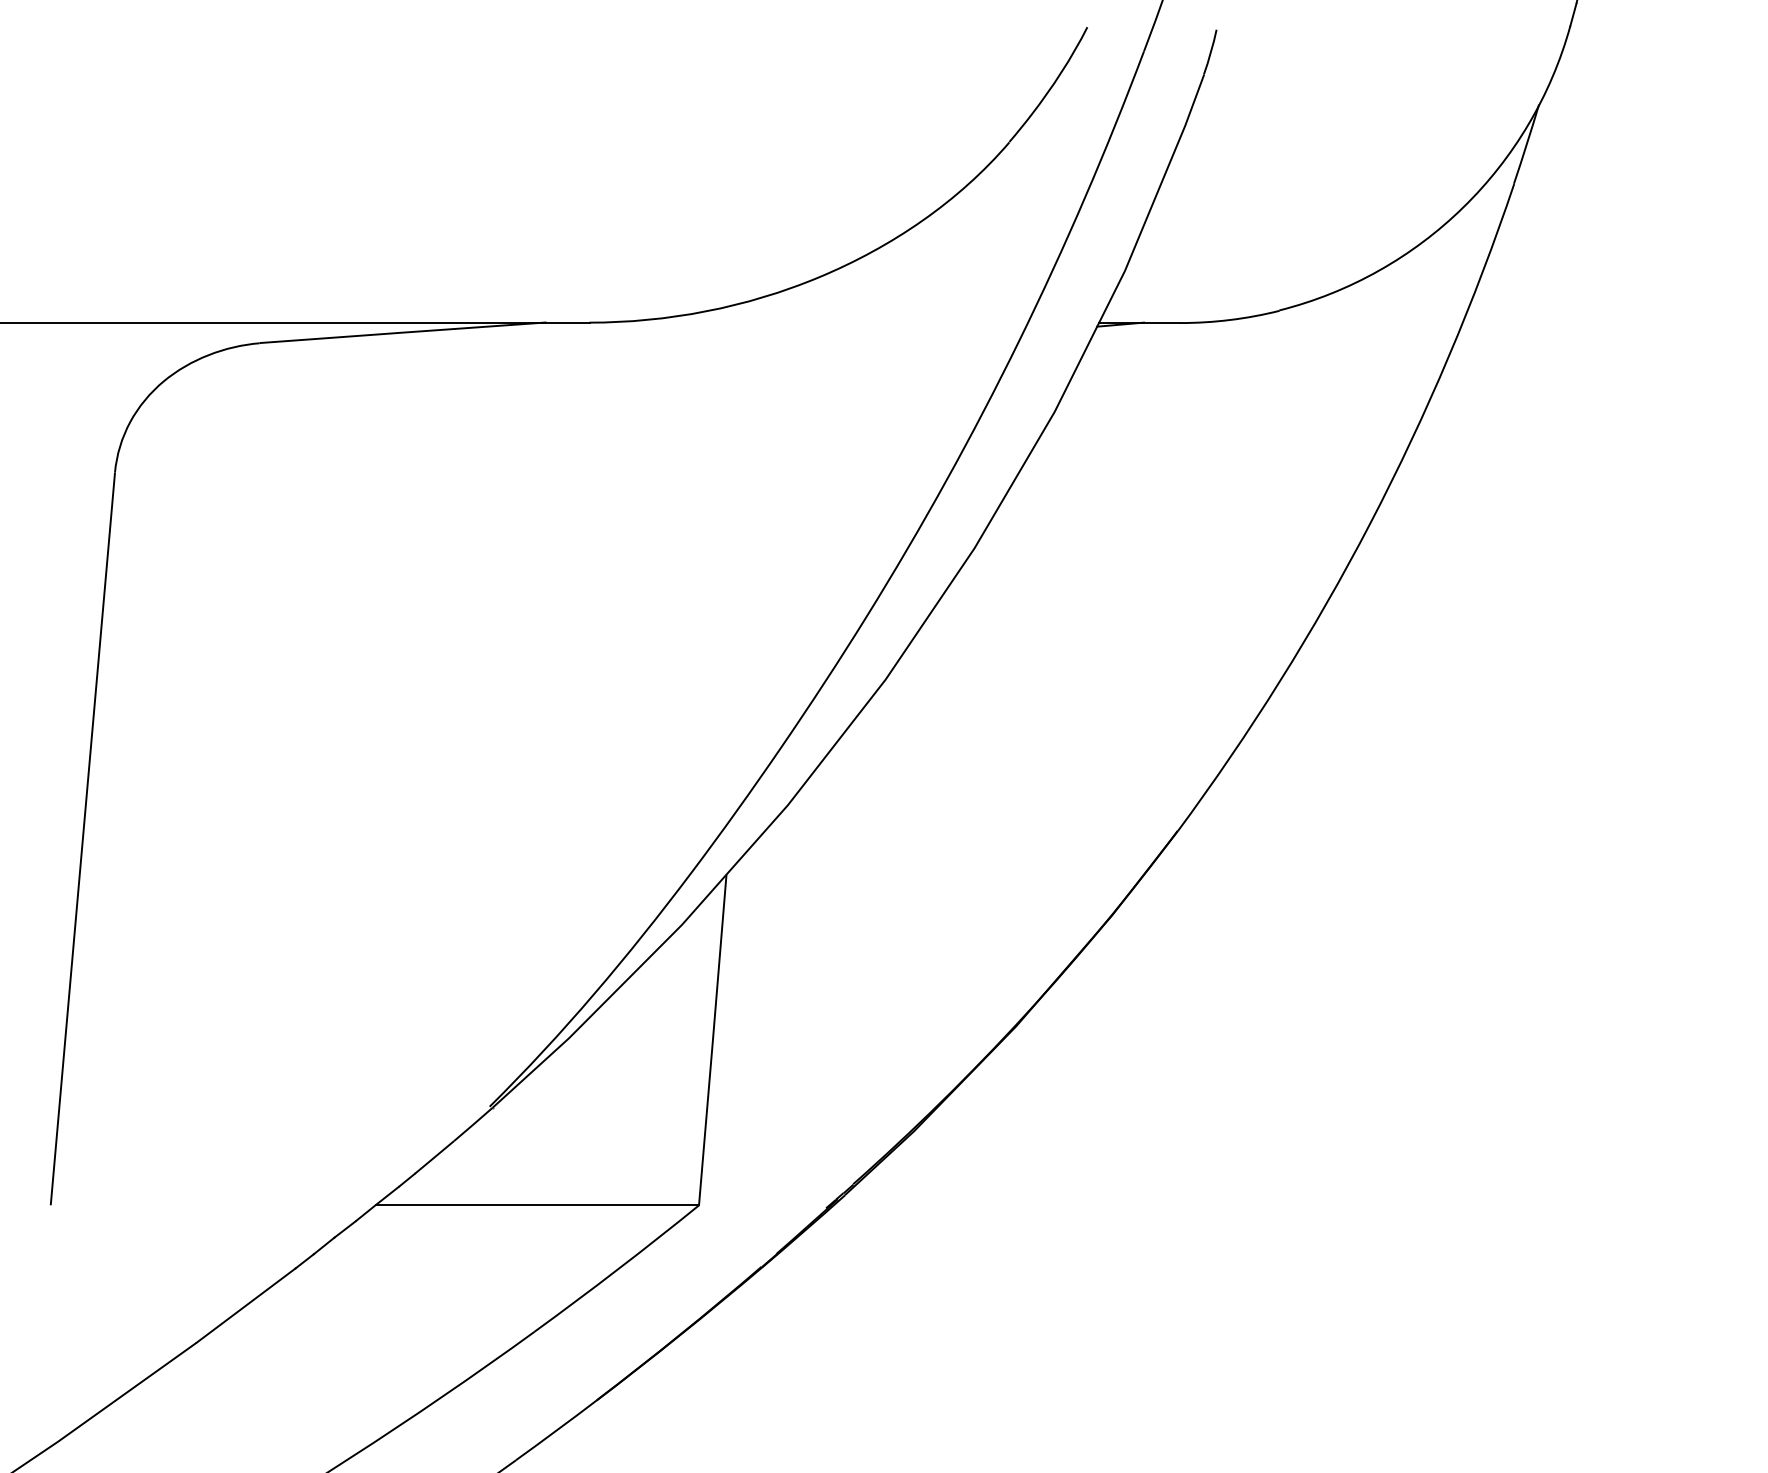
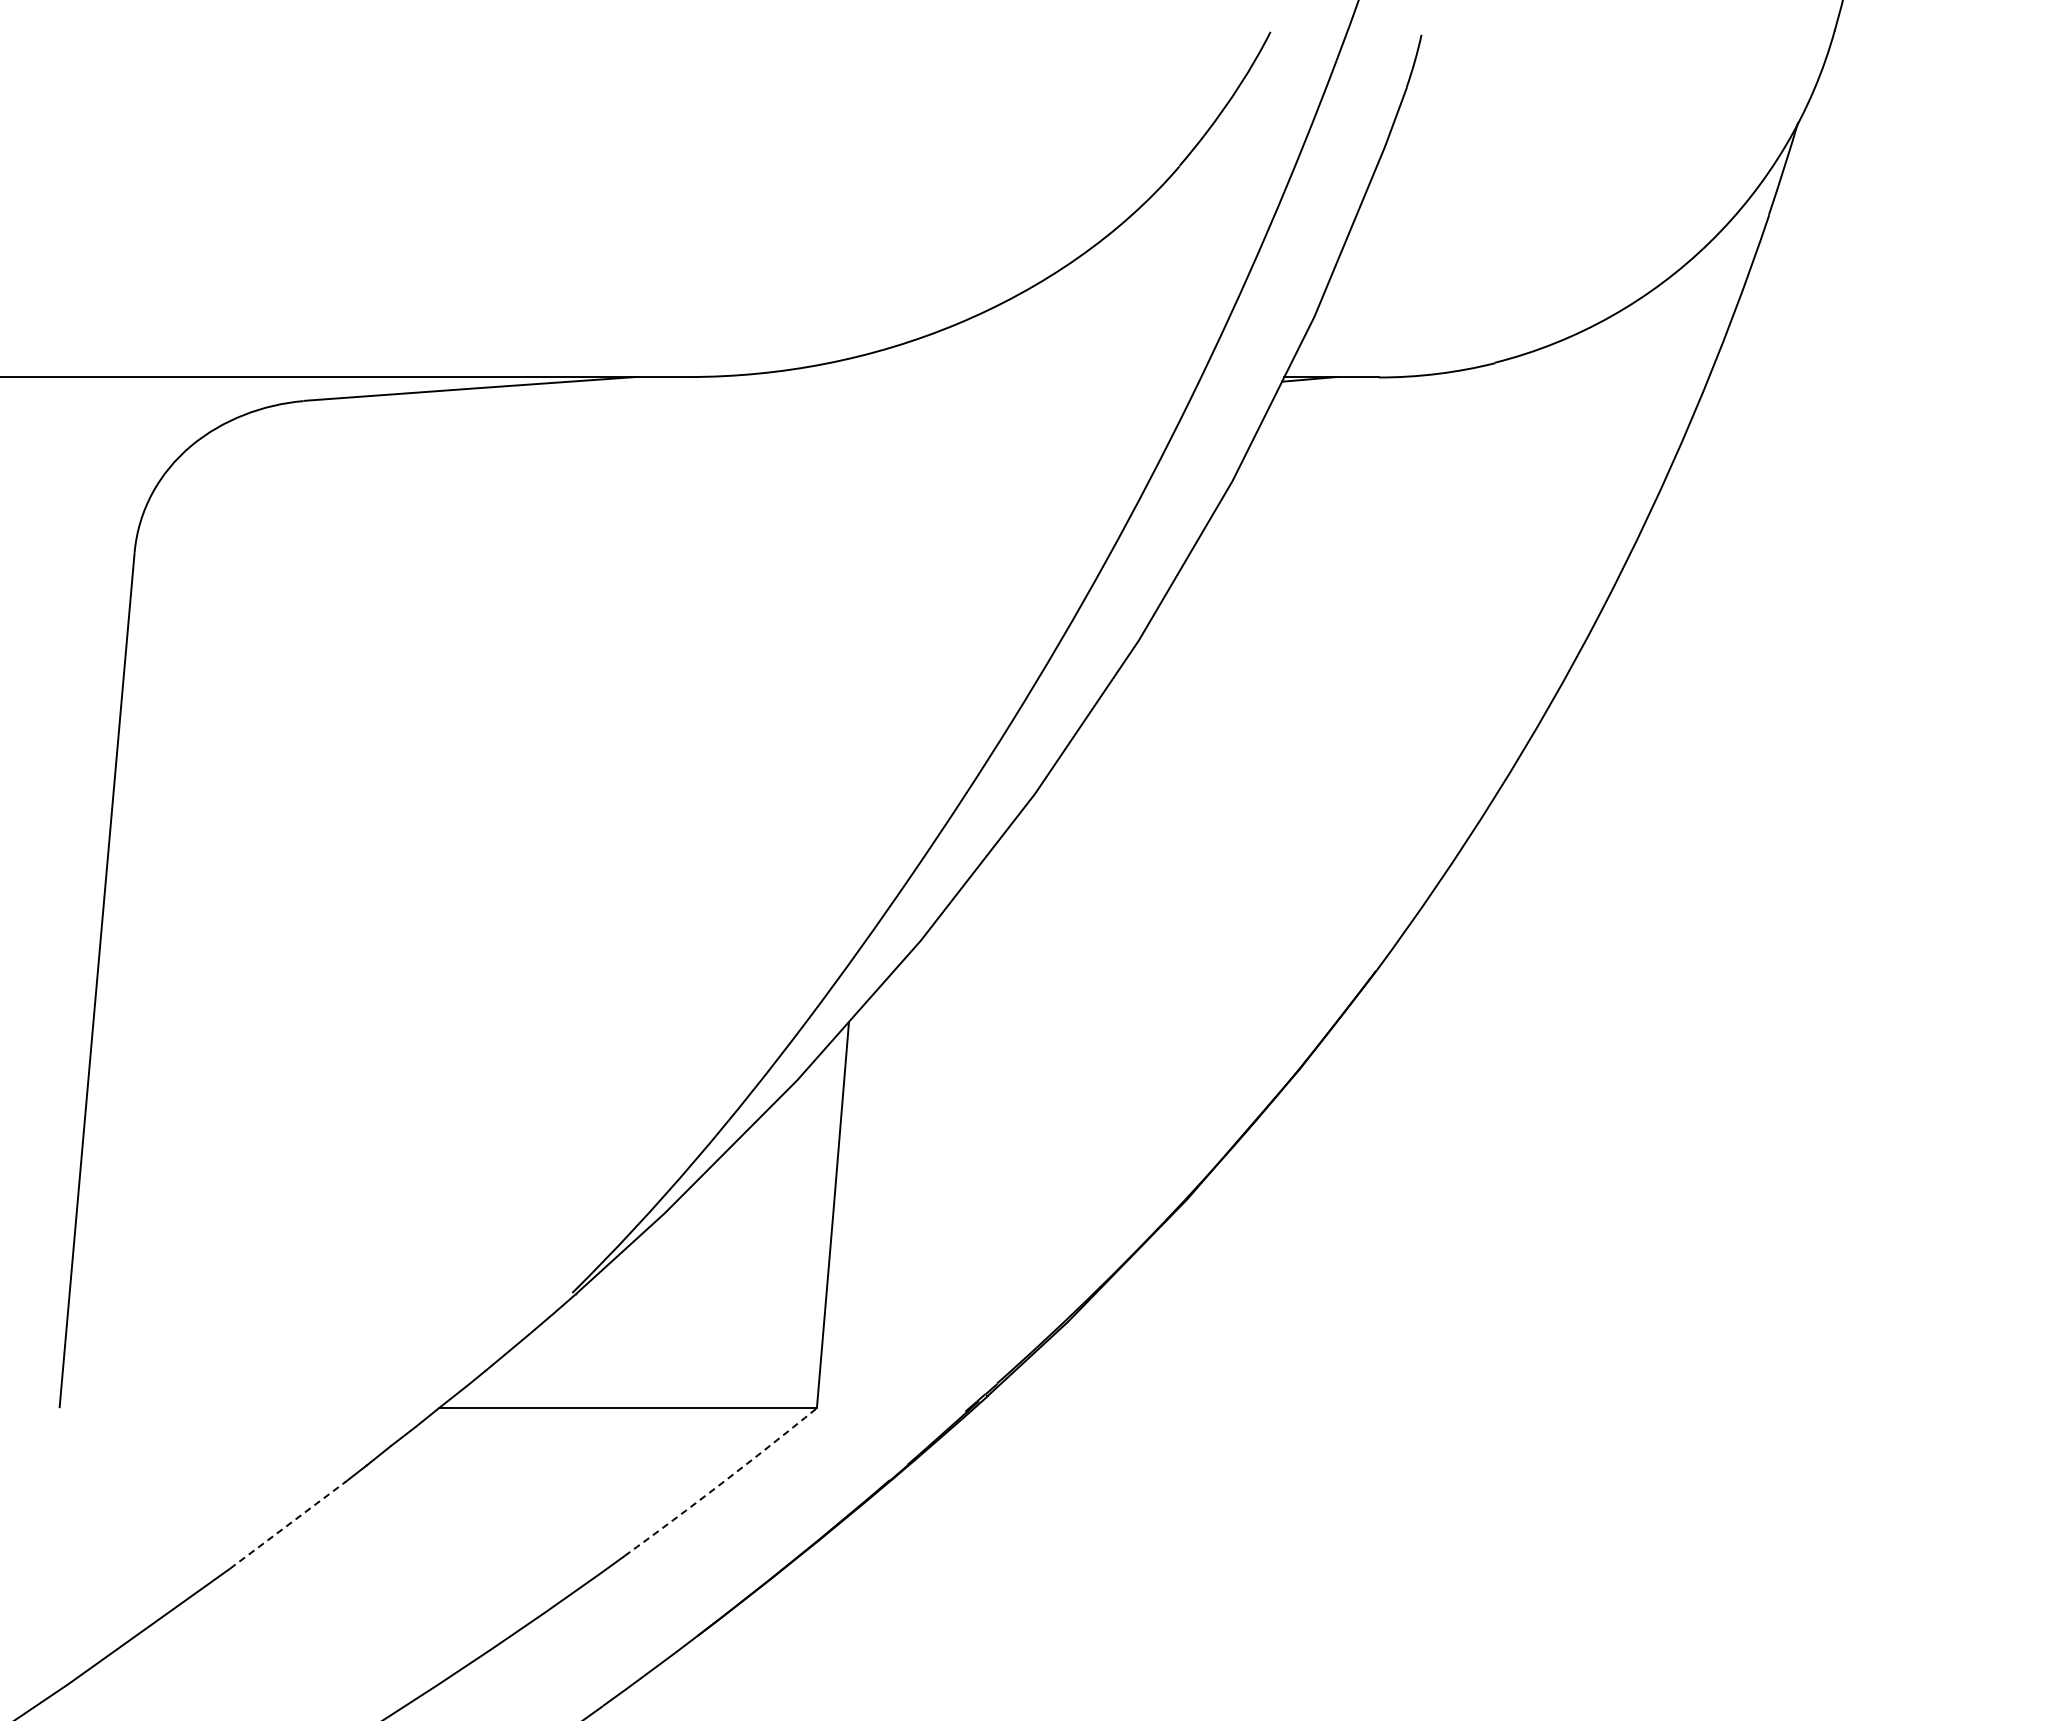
arc: (617, 1269) -> (721, 1483), solid -> dashed
line: (246, 1304) -> (288, 1524), solid -> dashed

